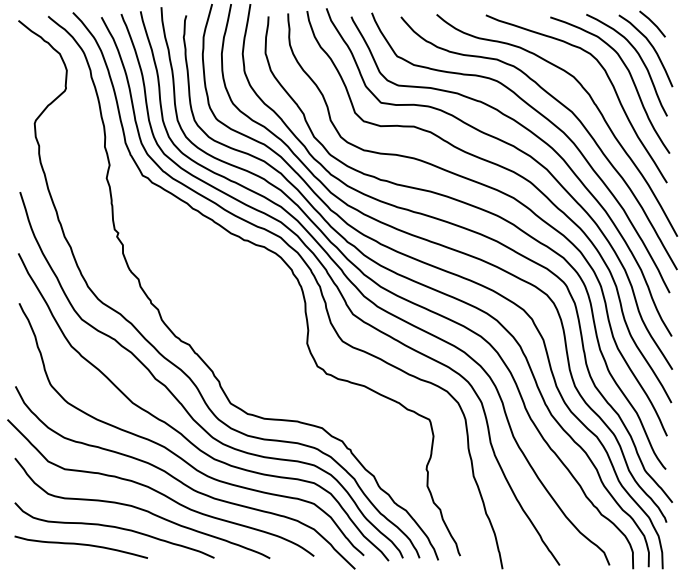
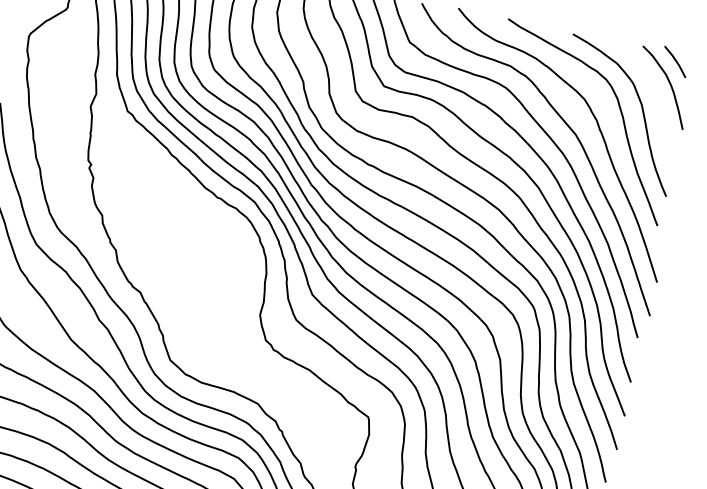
curve: (640, 59) -> (655, 95), removed

